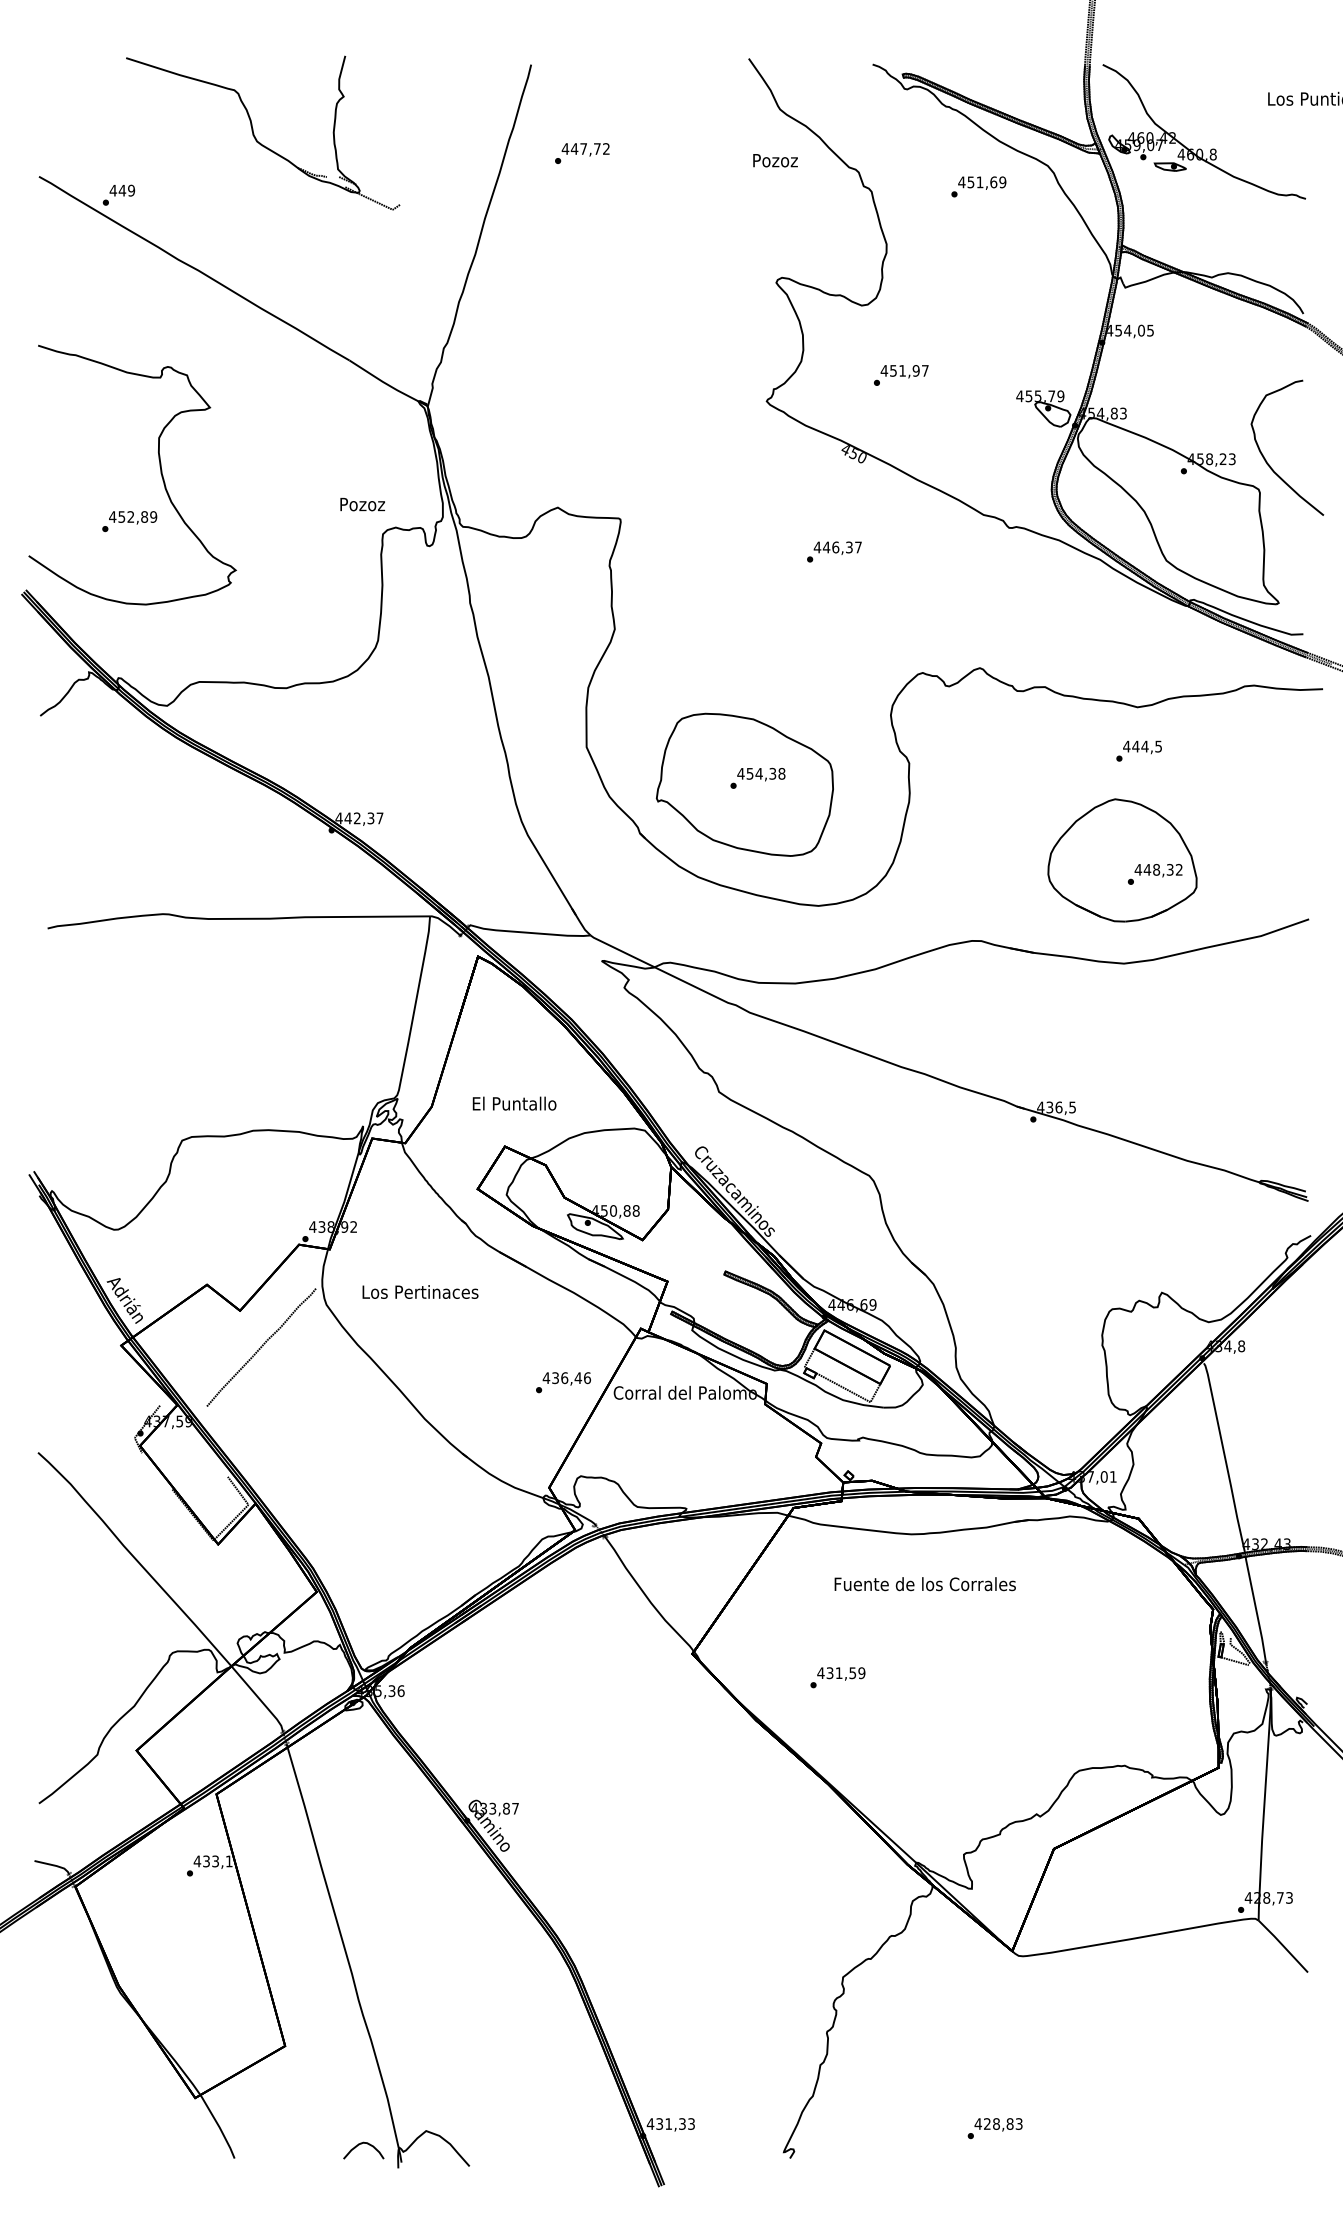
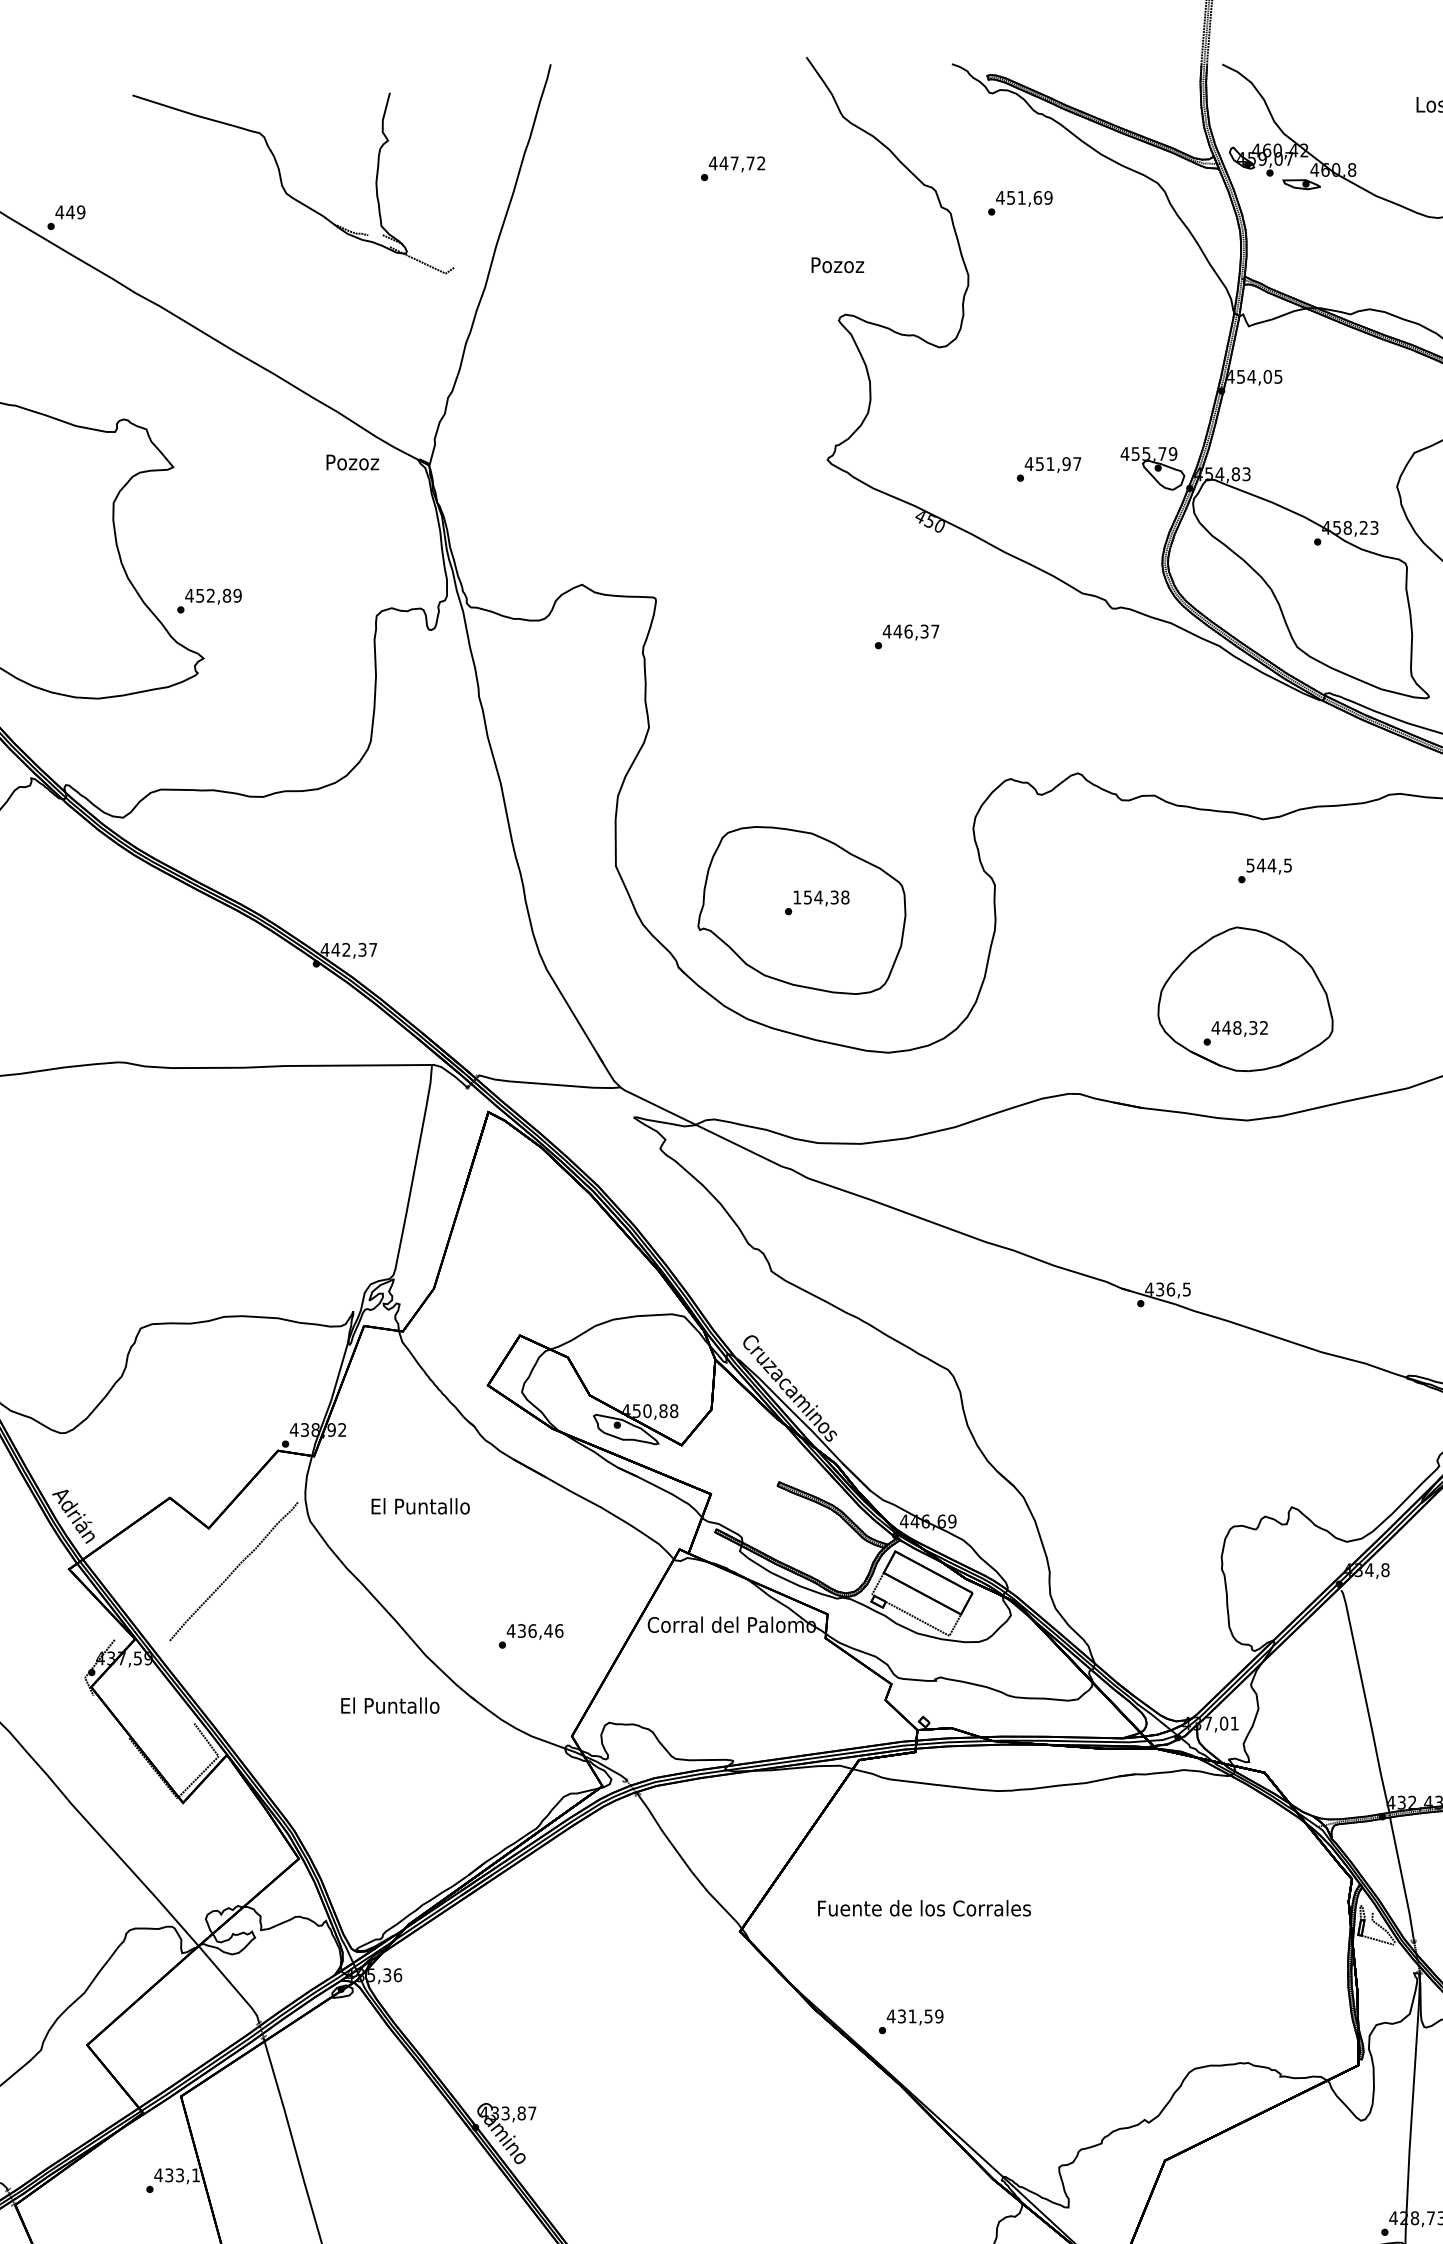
part: (255, 136) -> (284, 187), moved
text: (582, 153) -> (733, 168), moved
text: (775, 160) -> (837, 265), moved
text: (978, 186) -> (1019, 202), moved
text: (901, 375) -> (1049, 469), moved
text: (362, 504) -> (352, 462), moved
text: (129, 521) -> (209, 601), moved
text: (1126, 746) -> (1250, 865), 444,5 -> 544,5
text: (740, 773) -> (796, 897), 454,38 -> 154,38
text: (1155, 874) -> (1236, 1033), moved
text: (514, 1103) -> (390, 1705), moved
text: (420, 1291) -> (420, 1505), Los Pertinaces -> El Puntallo
text: (563, 1382) -> (531, 1636), moved
text: (924, 1584) -> (923, 1908), moved
text: (837, 1677) -> (910, 2021), moved

